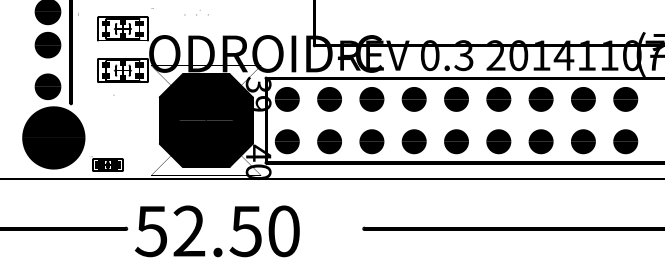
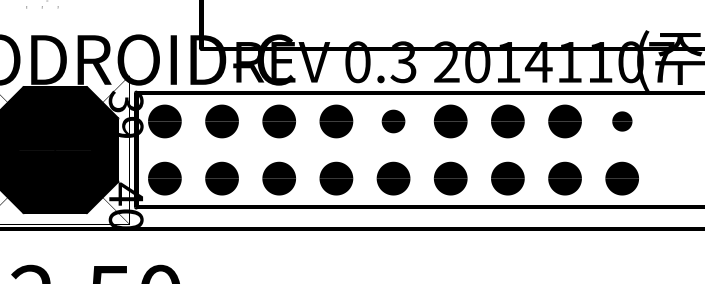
part: (456, 99) -> (393, 121), size x0.7
part: (625, 99) -> (621, 121), size x0.6

